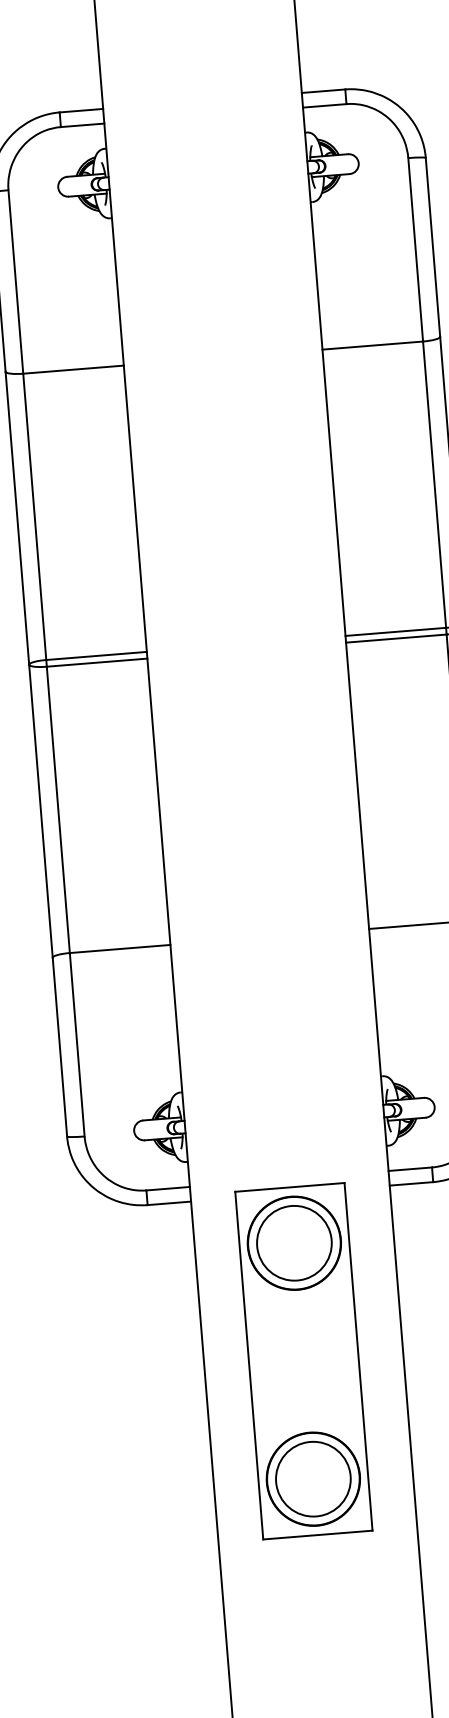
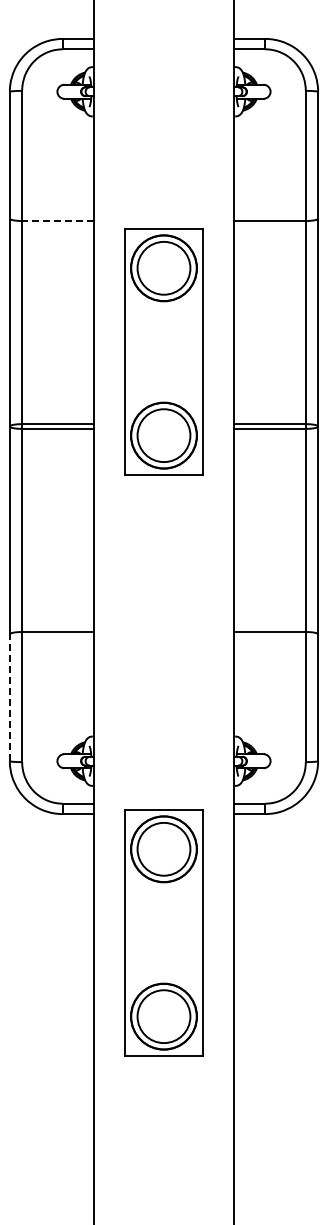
line: (73, 370) -> (57, 221), solid -> dashed
part: (237, 541) -> (163, 351), added
line: (59, 1046) -> (9, 697), solid -> dashed

